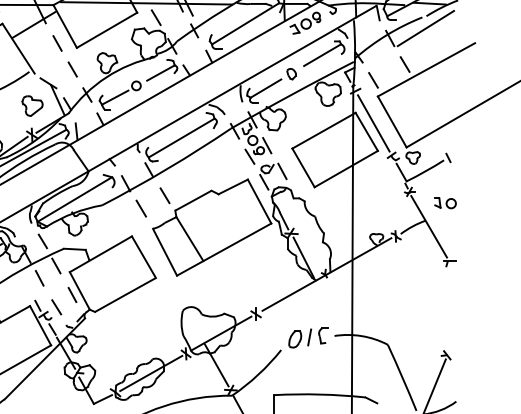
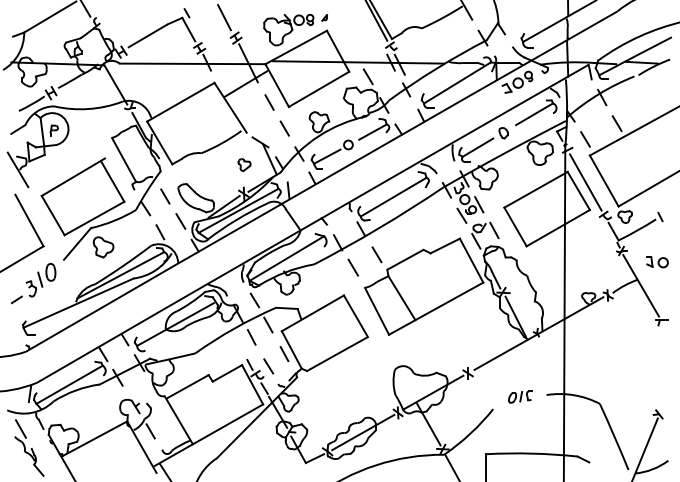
line: (425, 28) -> (637, 87), removed
part: (32, 105) -> (244, 164), size x0.6
part: (308, 337) -> (520, 396), size x0.6

